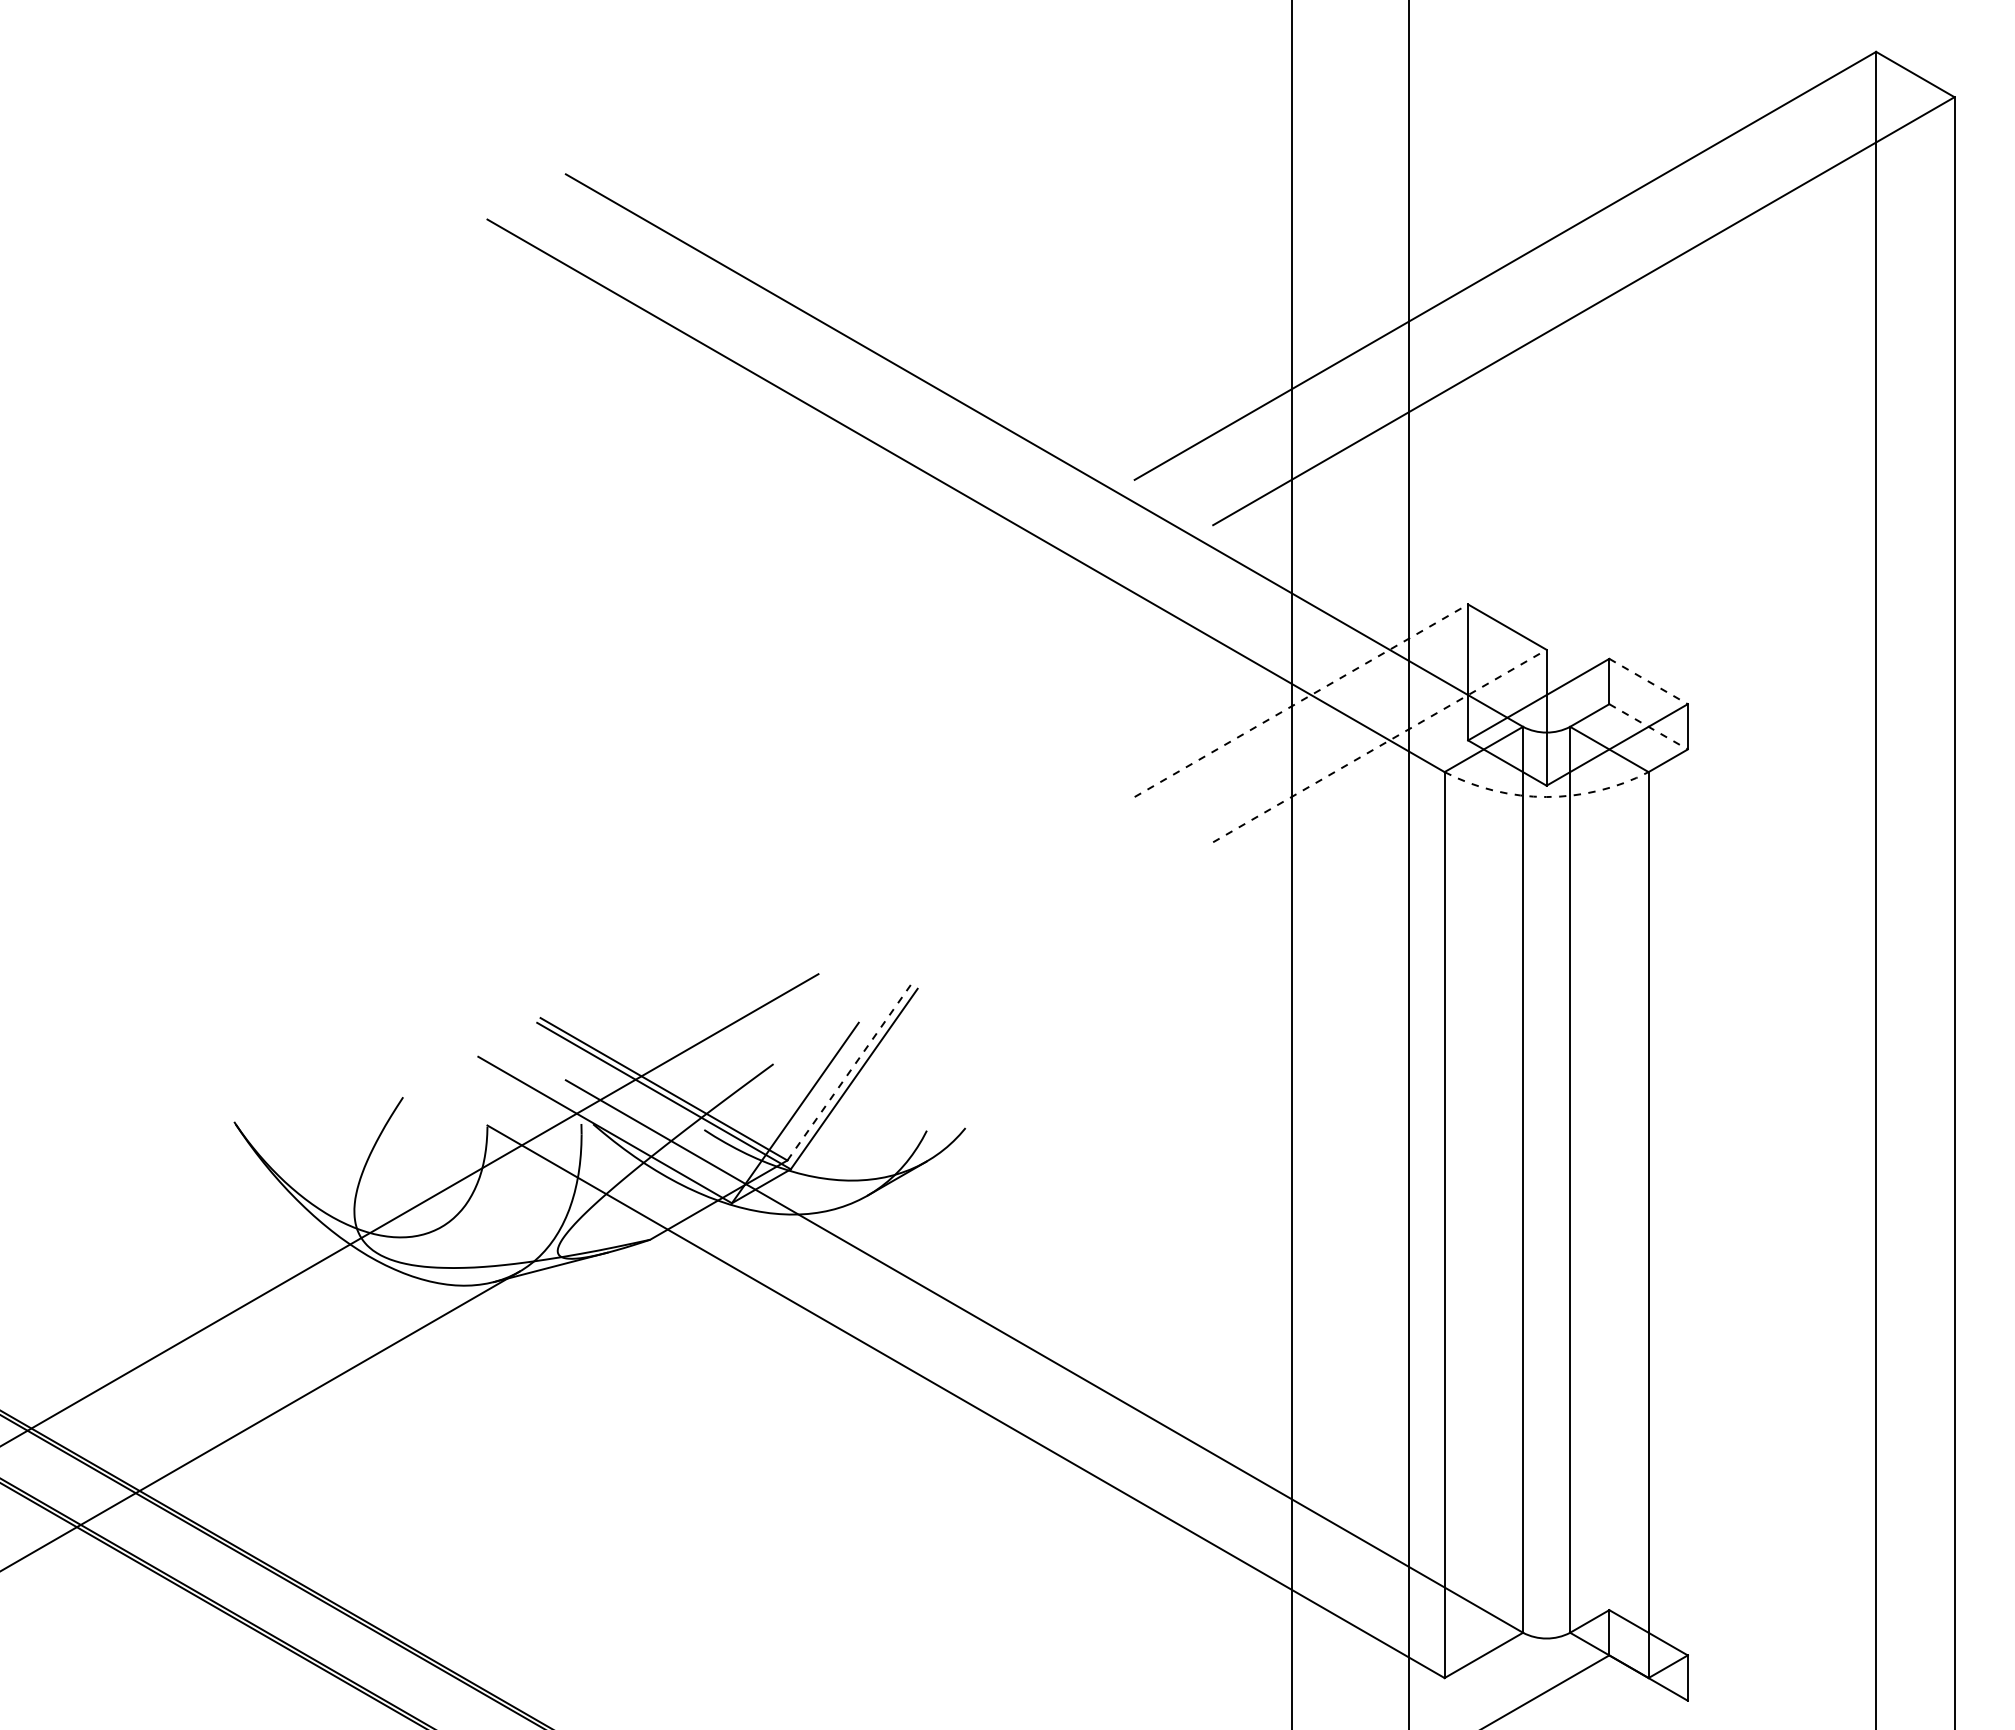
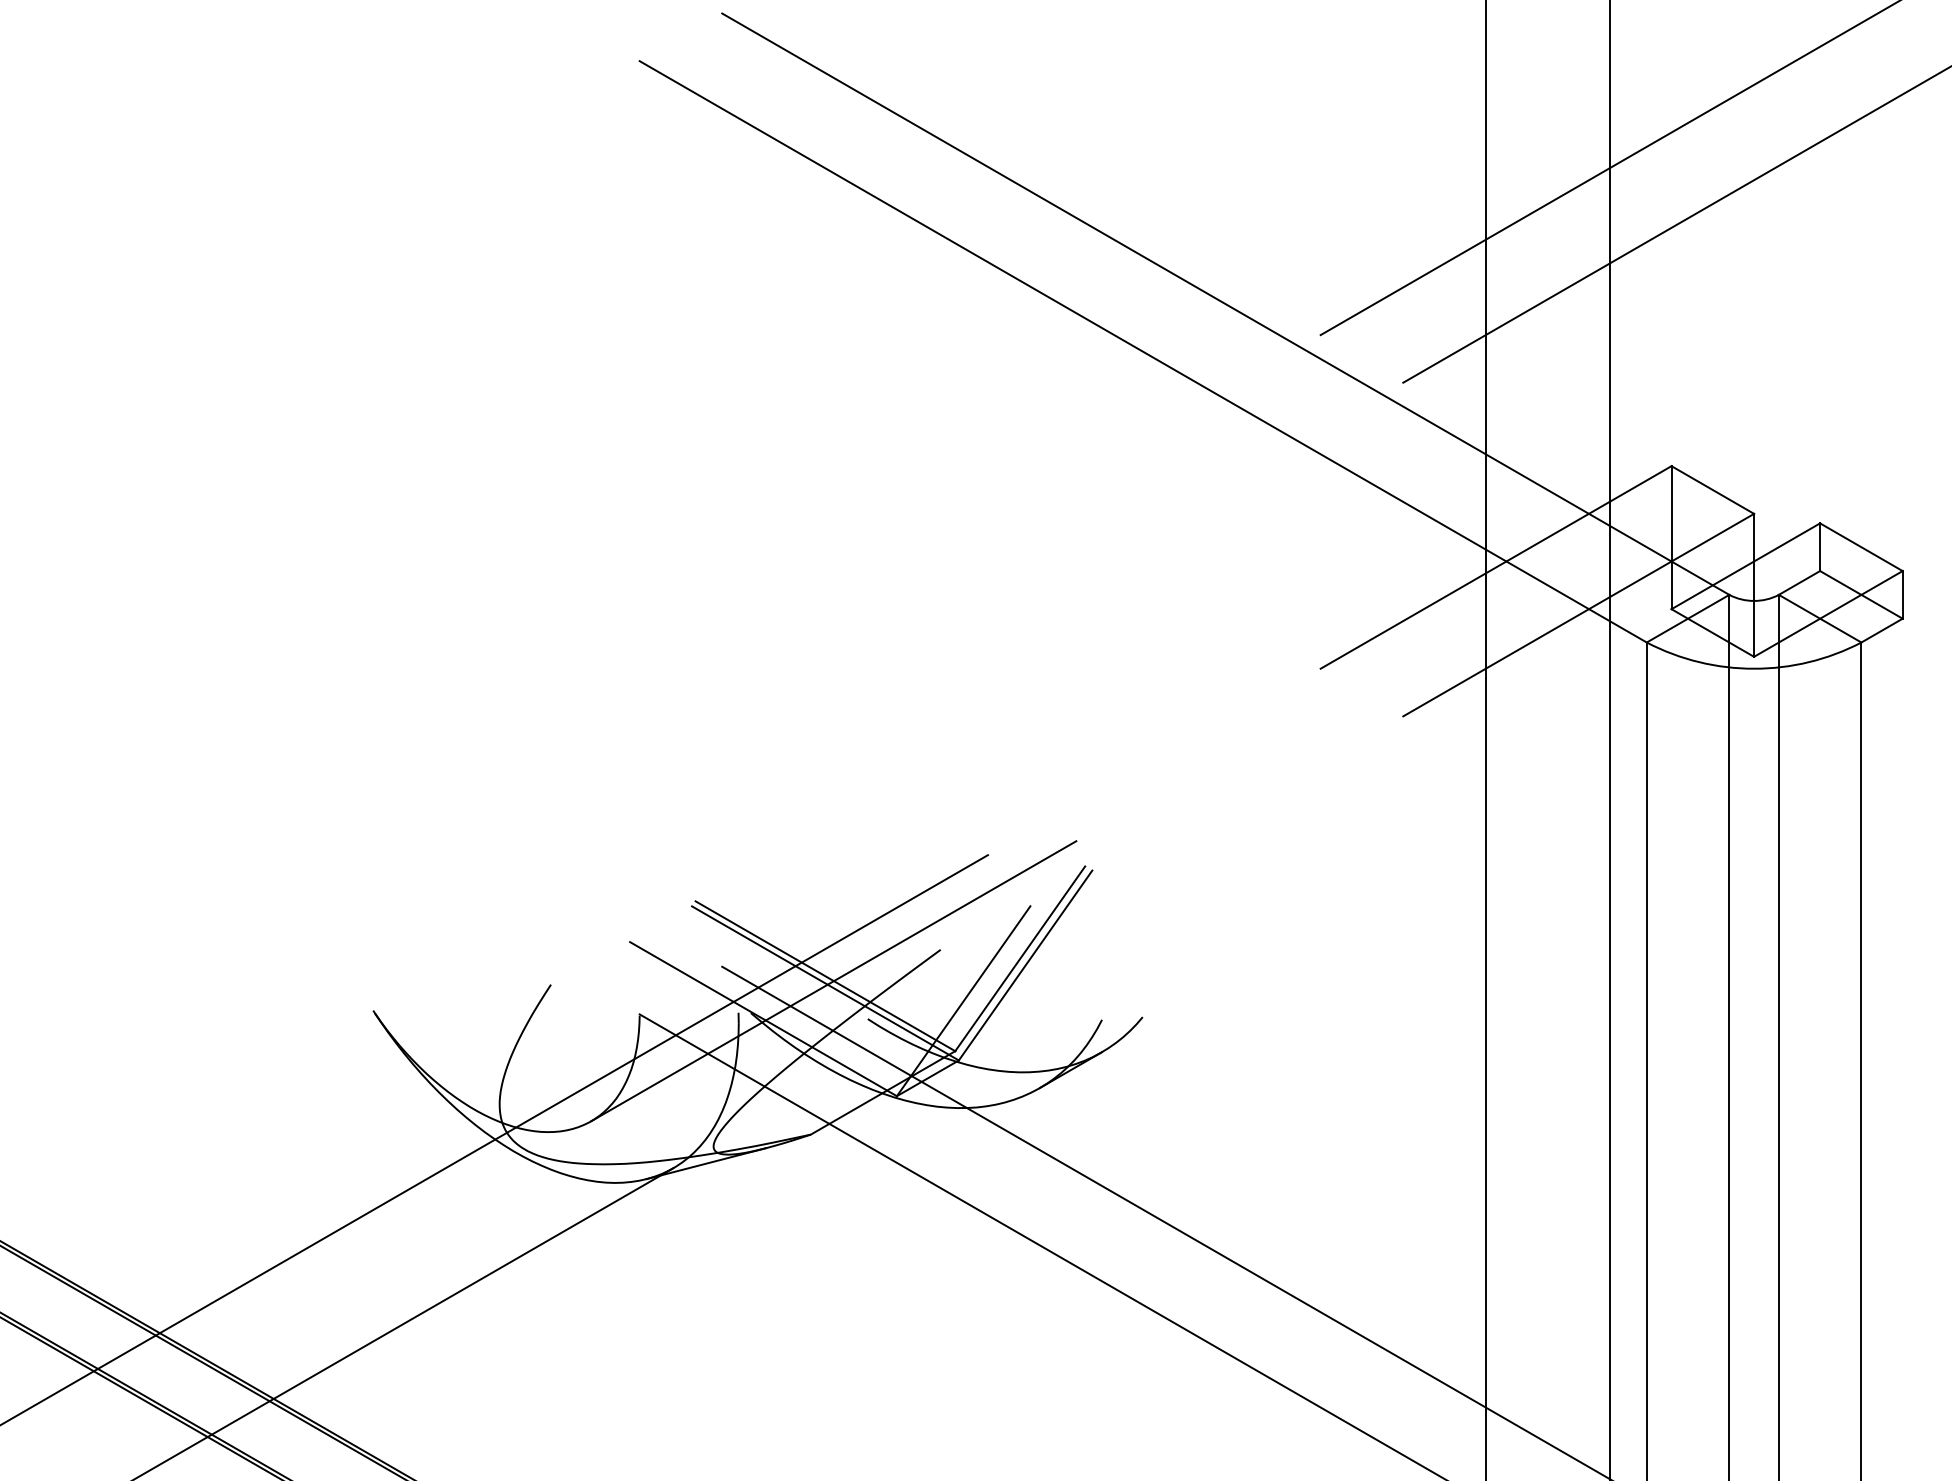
line: (1649, 681) -> (1862, 547), dashed -> solid
line: (1301, 700) -> (1496, 567), dashed -> solid
line: (1649, 727) -> (1862, 595), dashed -> solid
line: (1379, 746) -> (1578, 615), dashed -> solid
arc: (1546, 797) -> (1753, 669), dashed -> solid
line: (849, 1072) -> (1020, 958), dashed -> solid
line: (671, 1093) -> (833, 980), added

